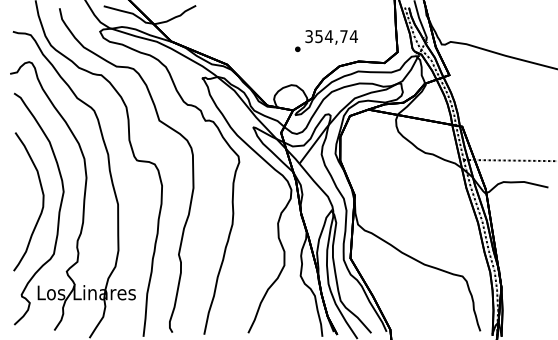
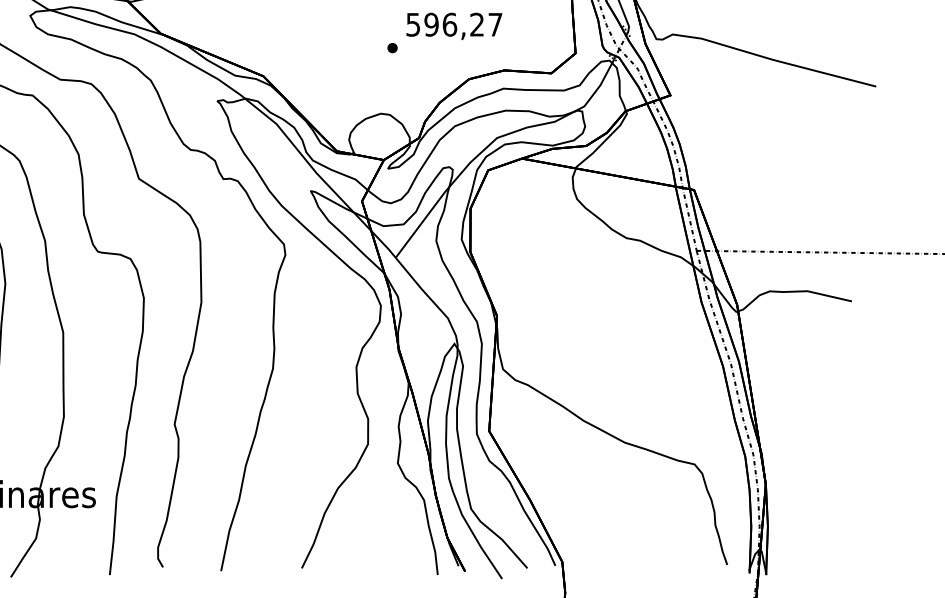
text: (331, 36) -> (454, 24), 354,74 -> 596,27

